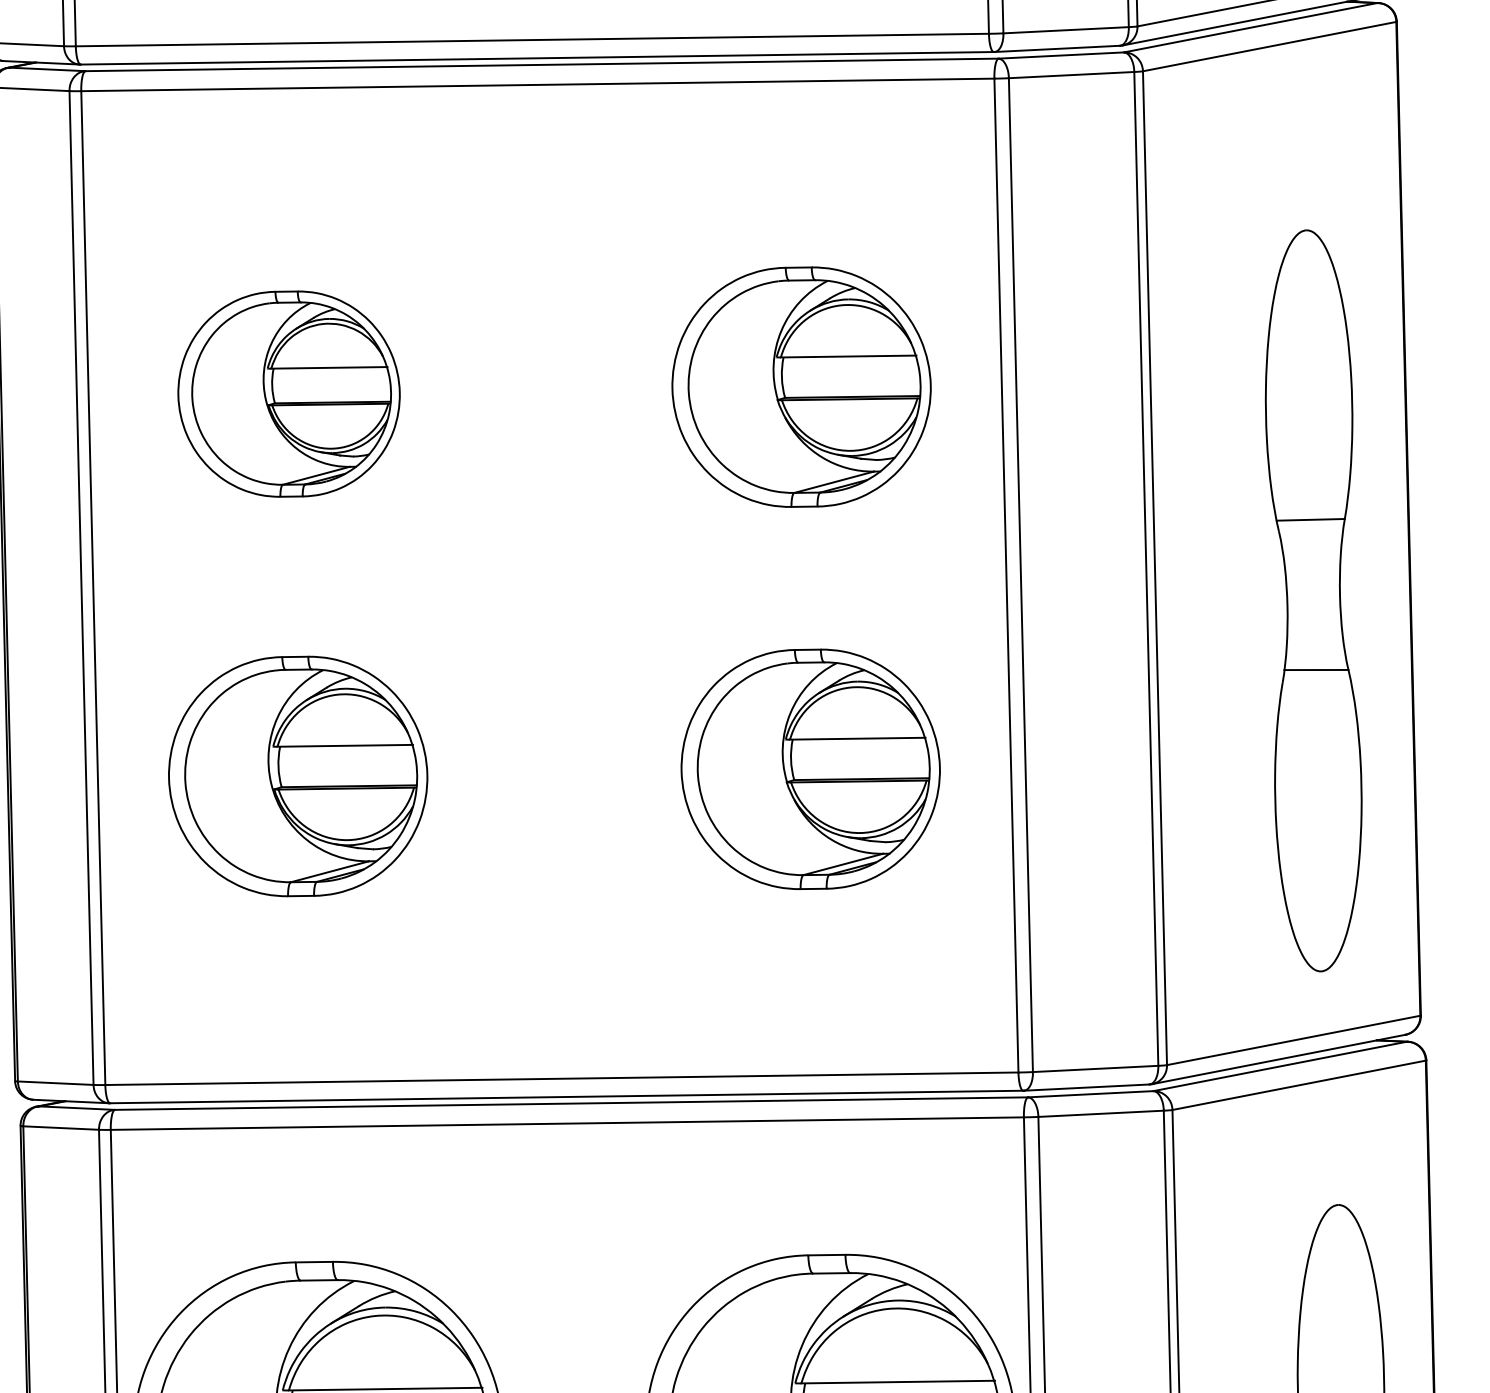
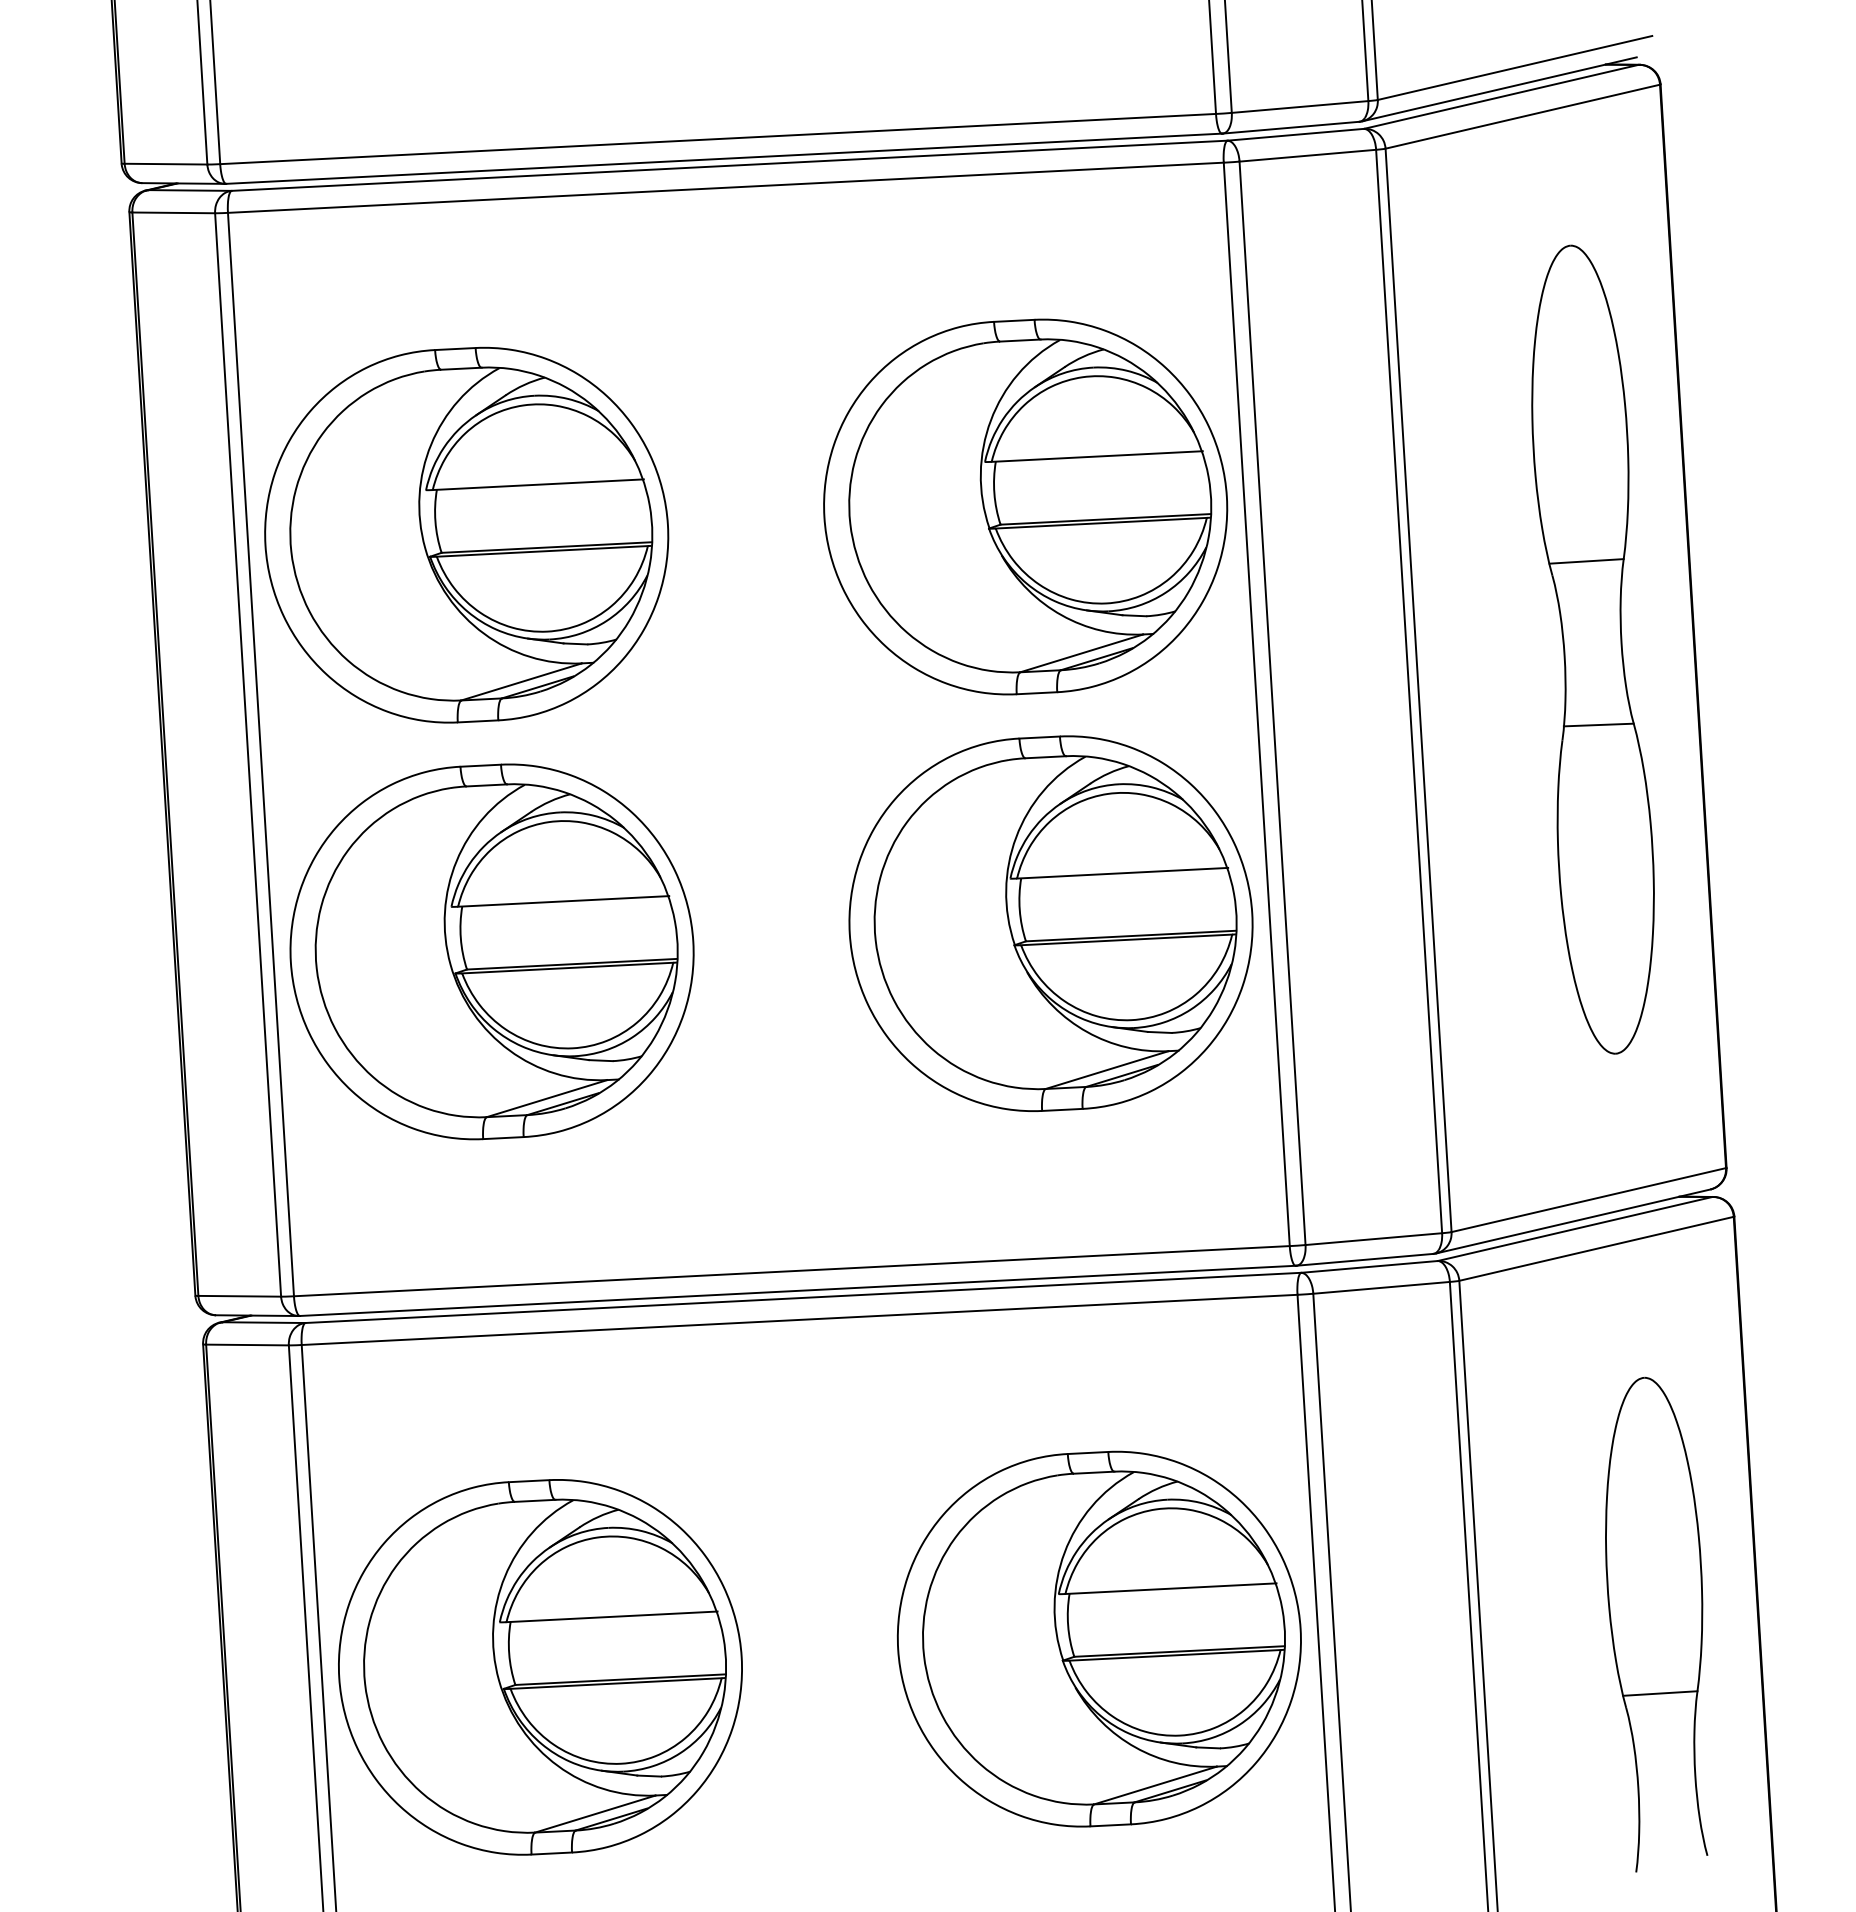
part: (801, 386) -> (1025, 506), size x1.43
part: (288, 393) -> (466, 534), size x1.67
part: (1313, 600) -> (1592, 649), moved
part: (810, 769) -> (1050, 923), size x1.43
part: (297, 776) -> (491, 951), size x1.43

